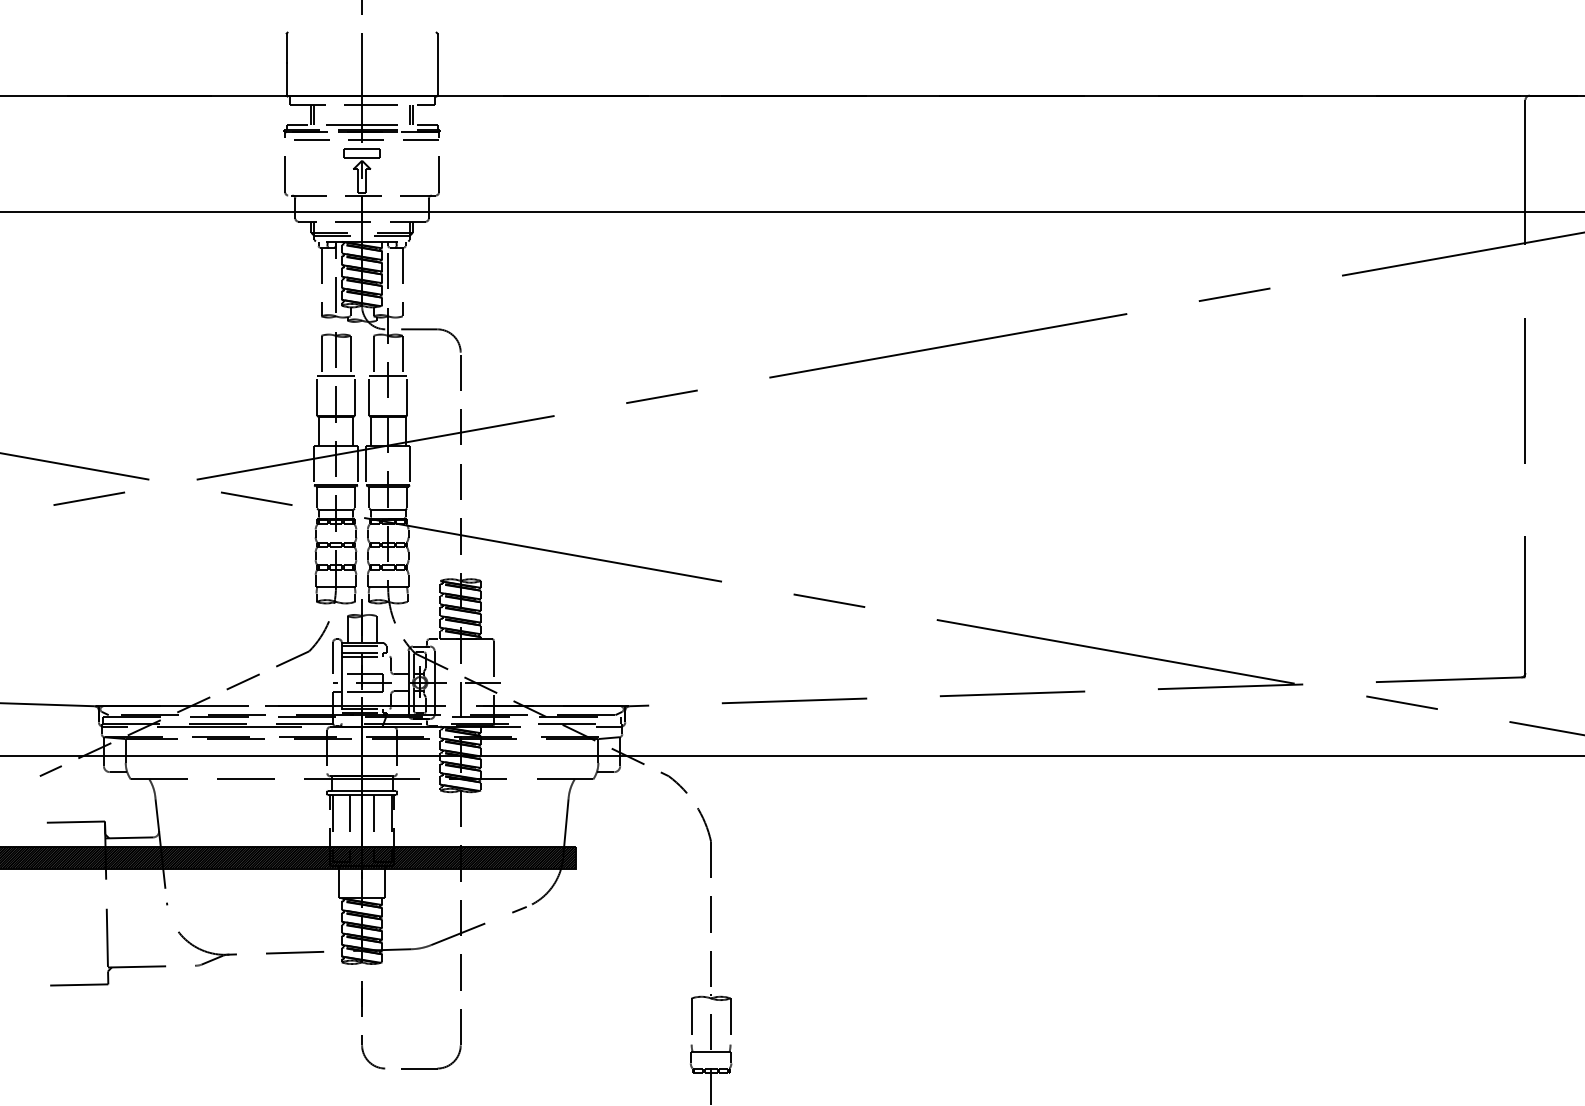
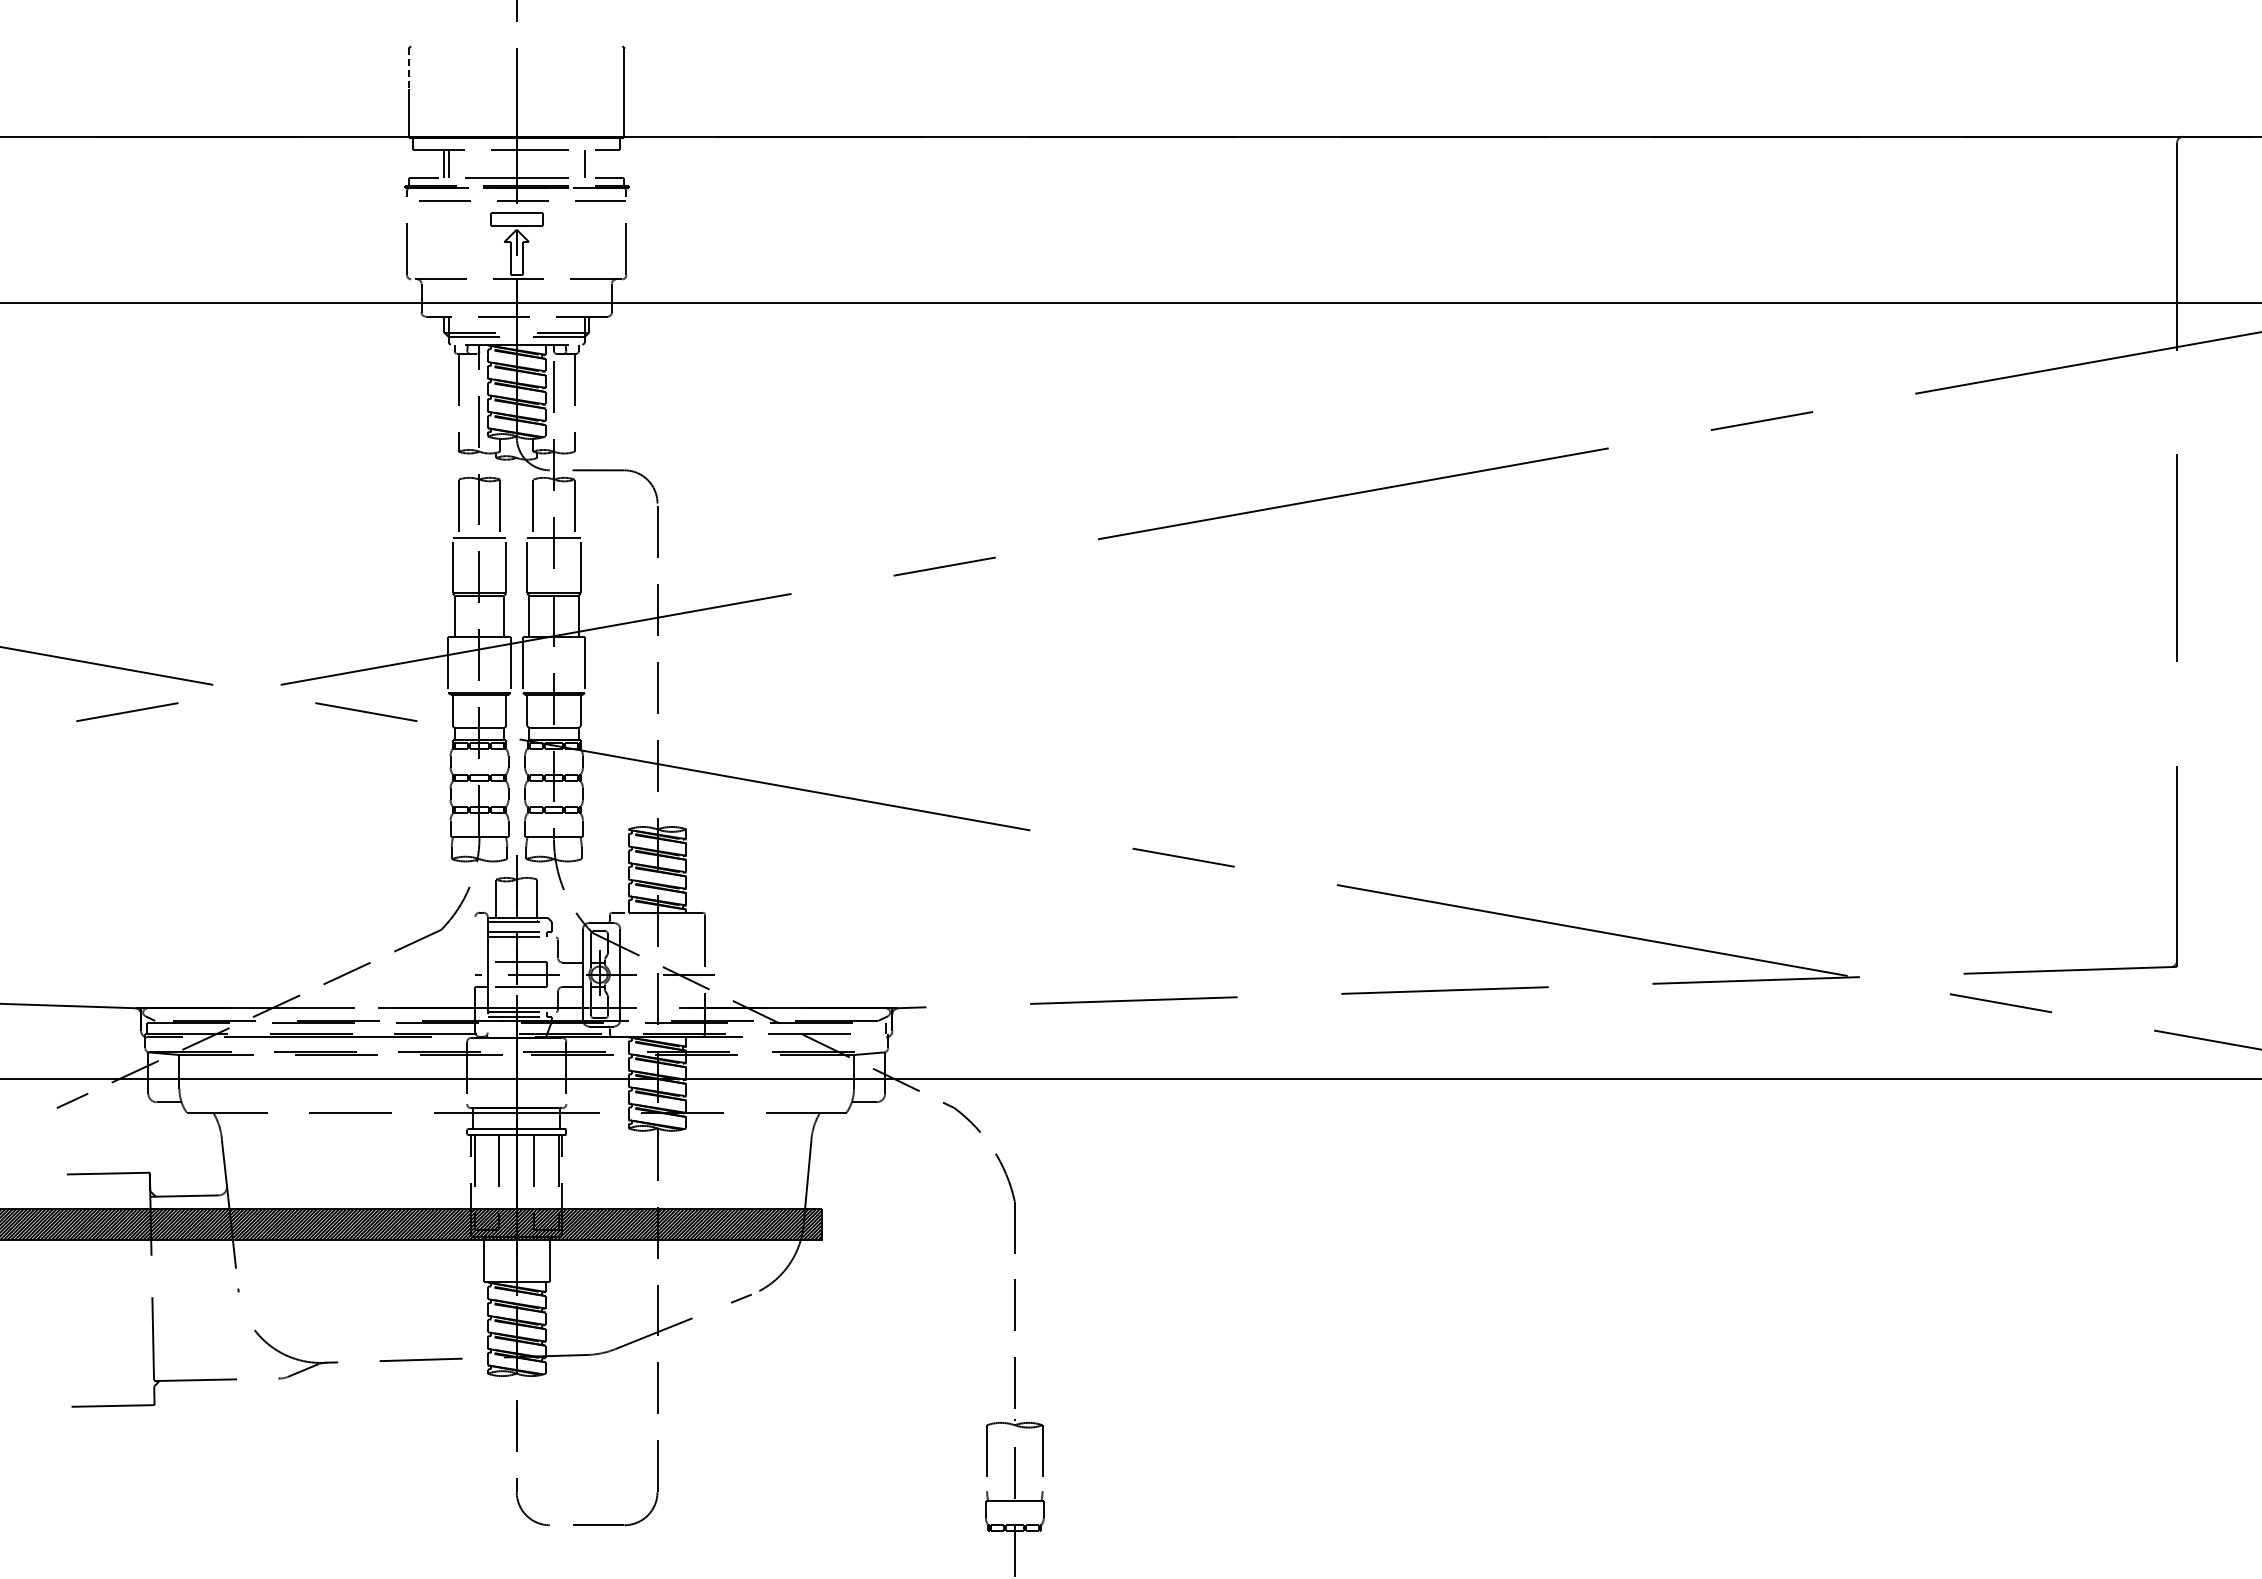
line: (286, 48) -> (409, 69), solid -> dashed
line: (413, 114) -> (589, 163), removed
line: (333, 658) -> (475, 939), removed
line: (608, 726) -> (868, 1037), removed

